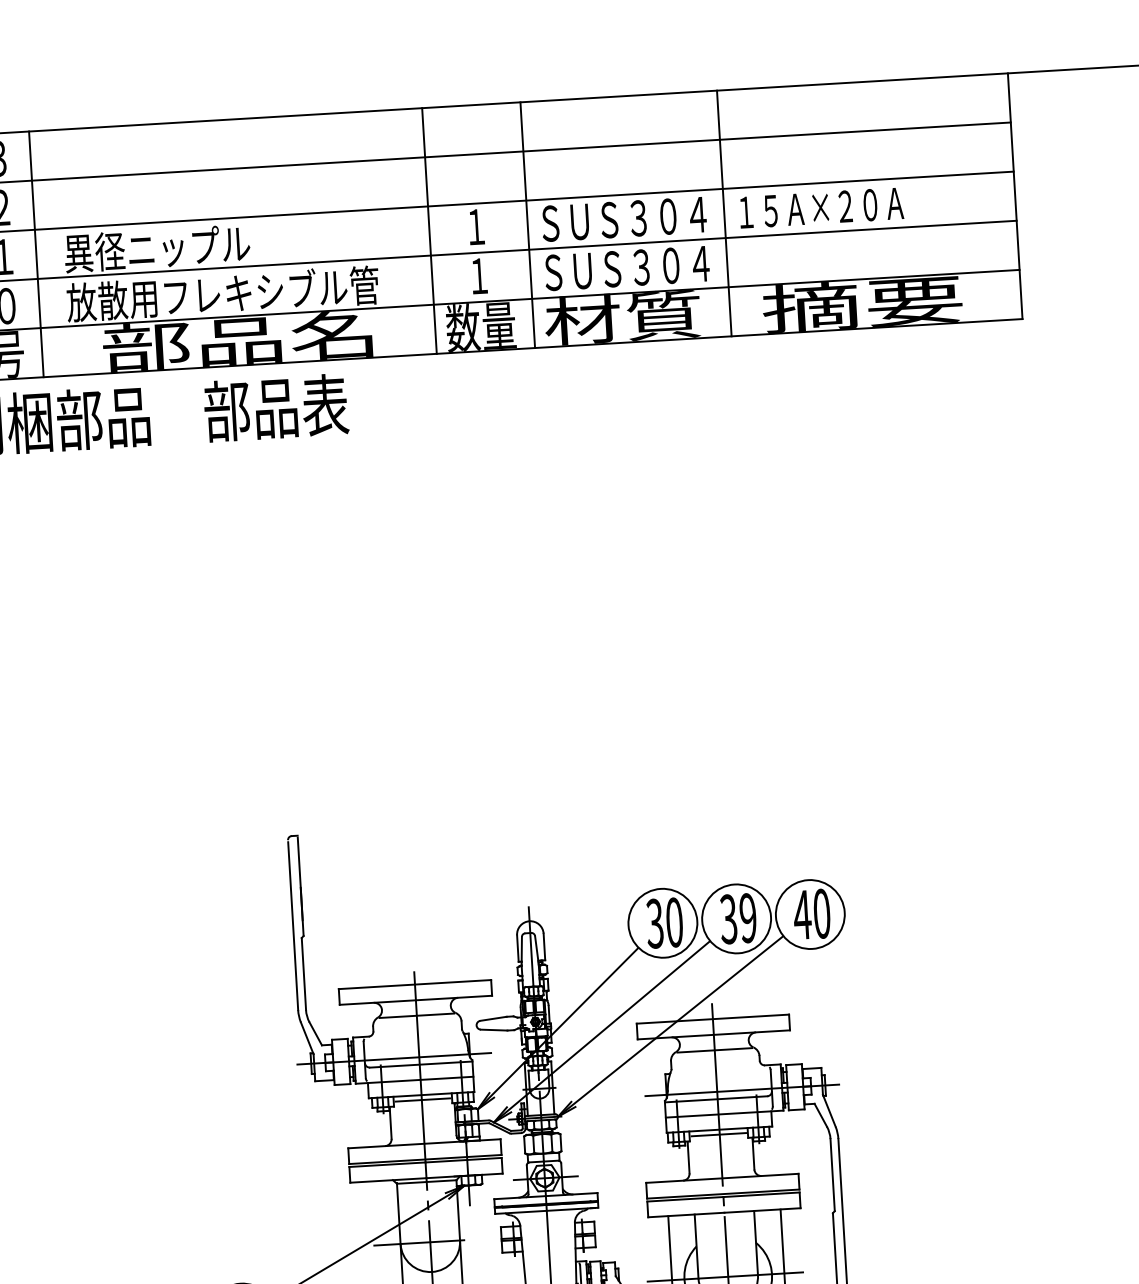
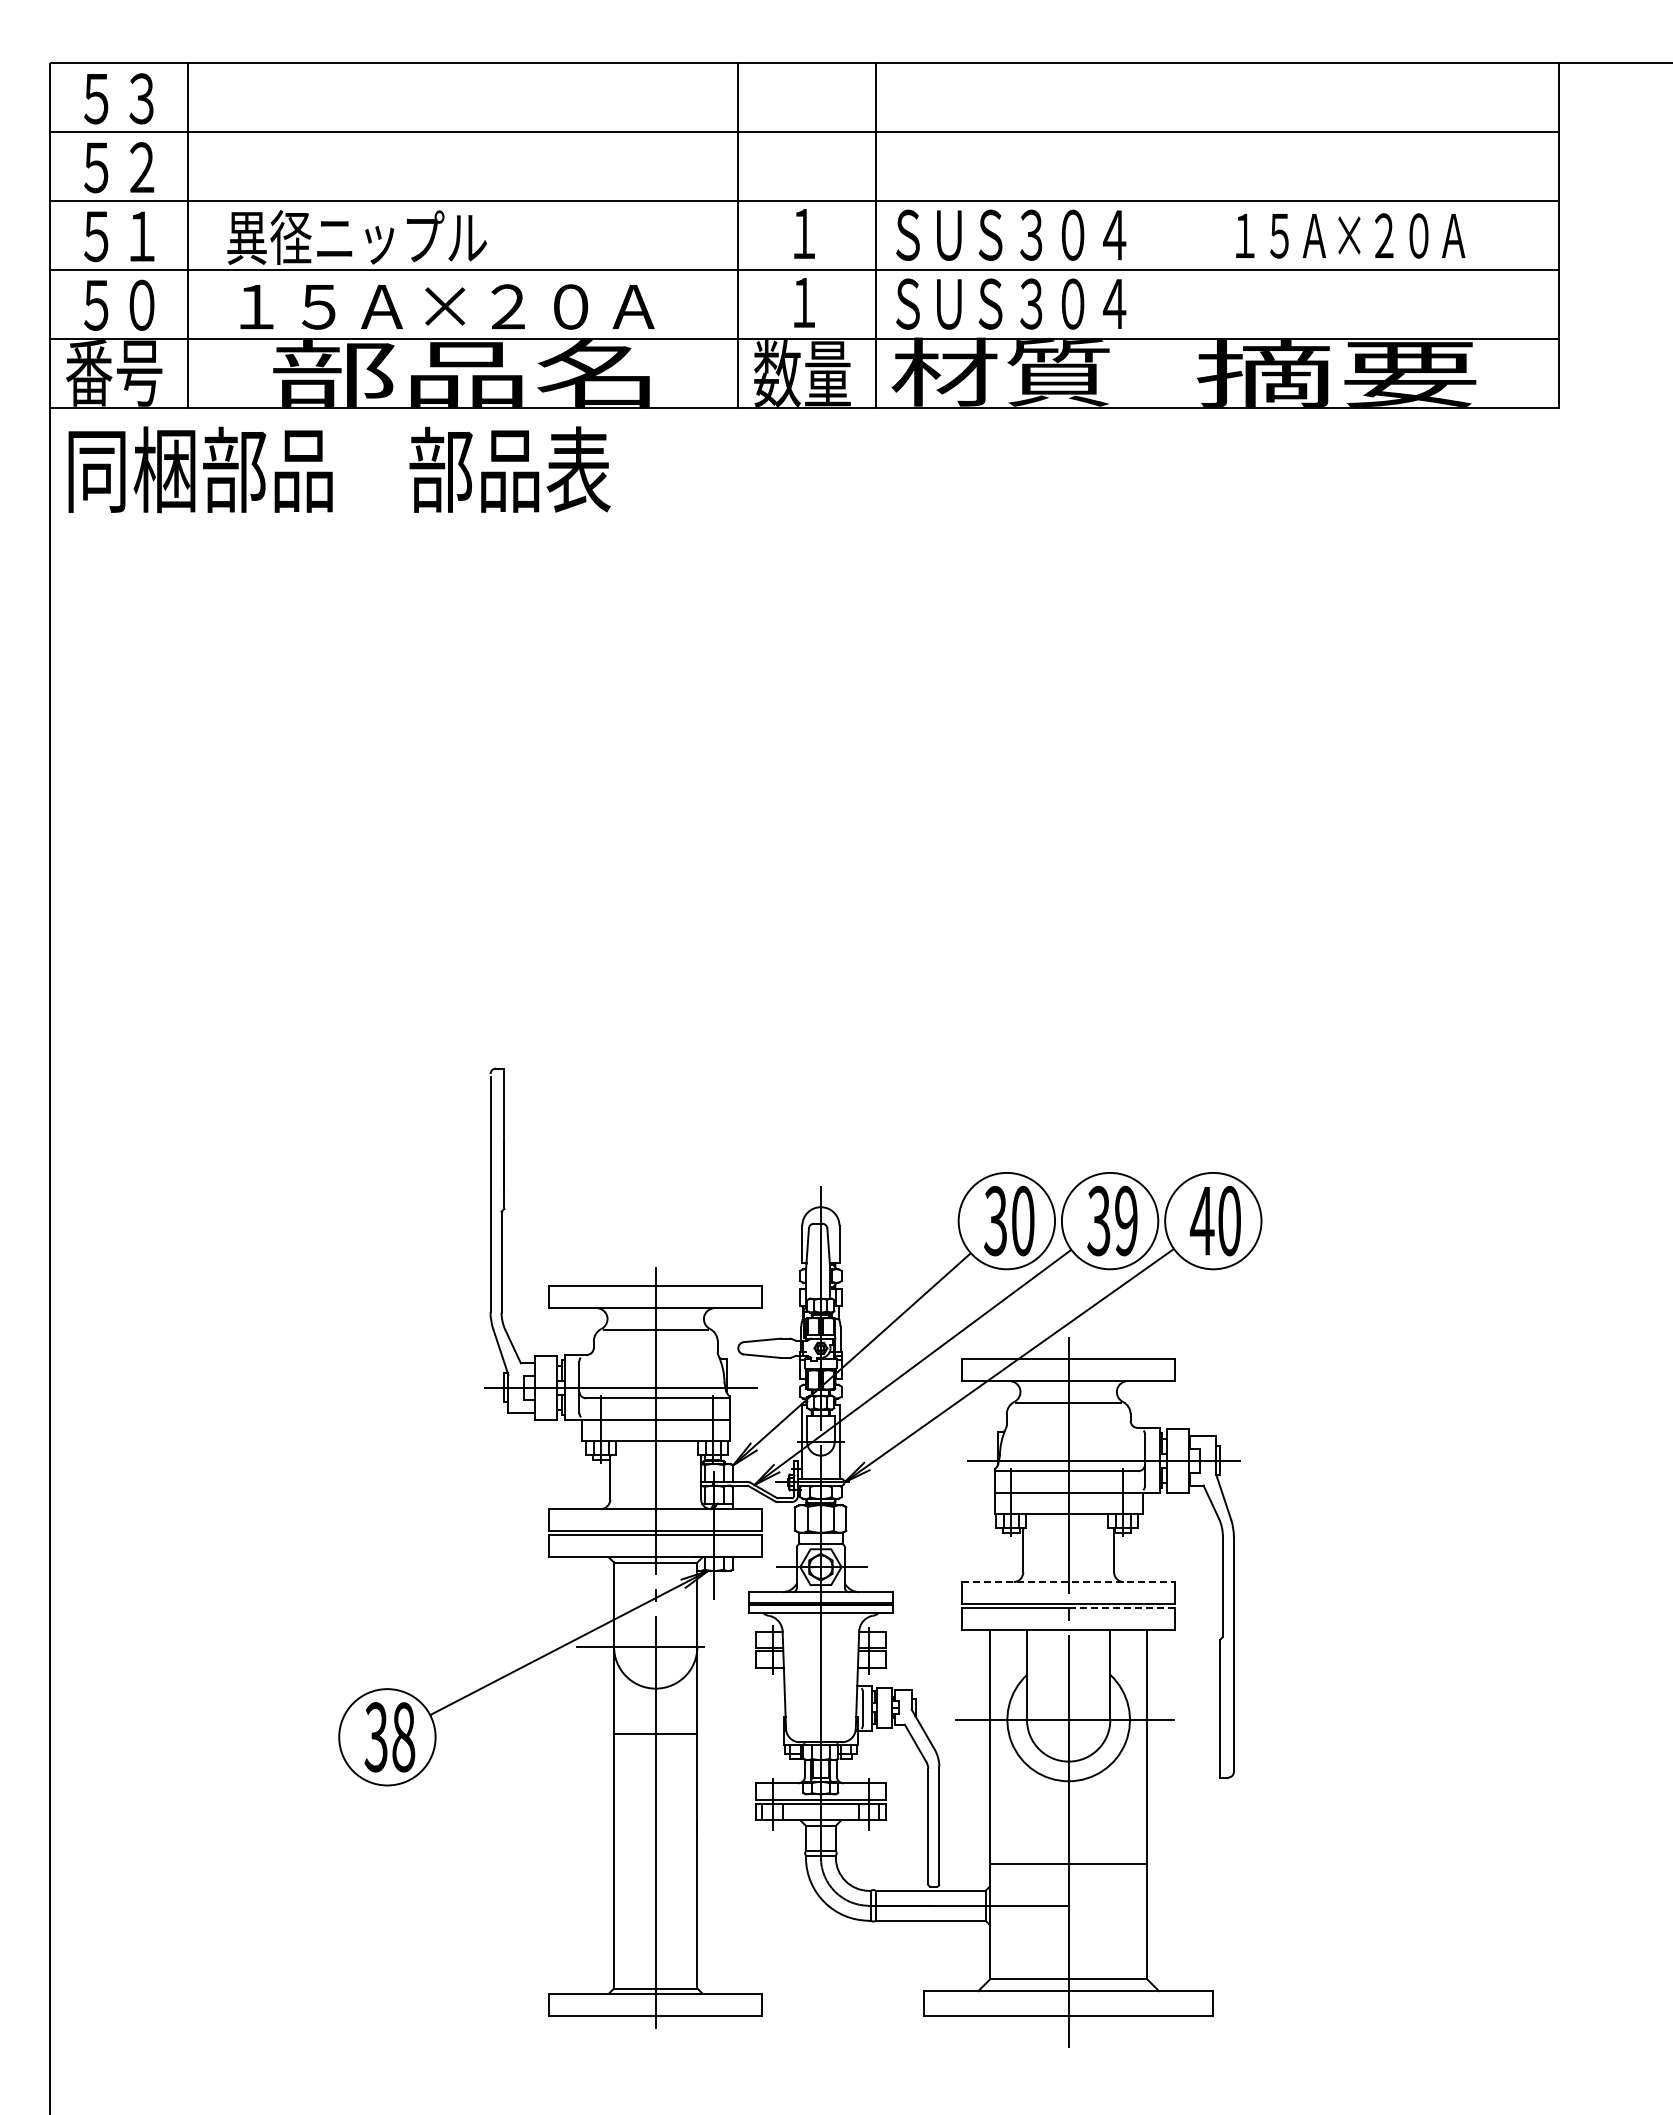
text: (821, 207) -> (1350, 235), moved
line: (724, 213) -> (1151, 235), removed
text: (222, 293) -> (444, 305), 放散用フレキシブル管 -> １５Ａ×２０Ａ
line: (422, 1099) -> (656, 1447), removed
line: (718, 1134) -> (1067, 1520), removed
line: (722, 1178) -> (1068, 1582), solid -> dashed
line: (761, 1195) -> (1121, 1608), solid -> dashed

